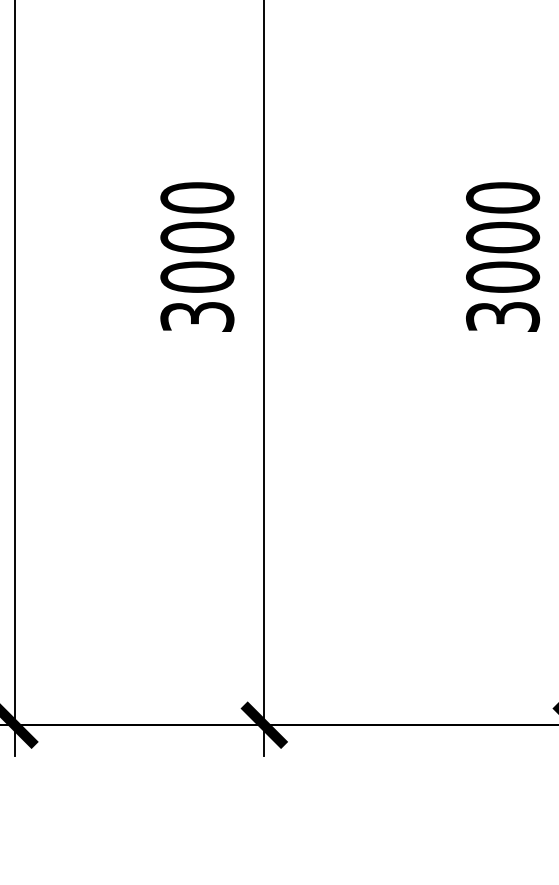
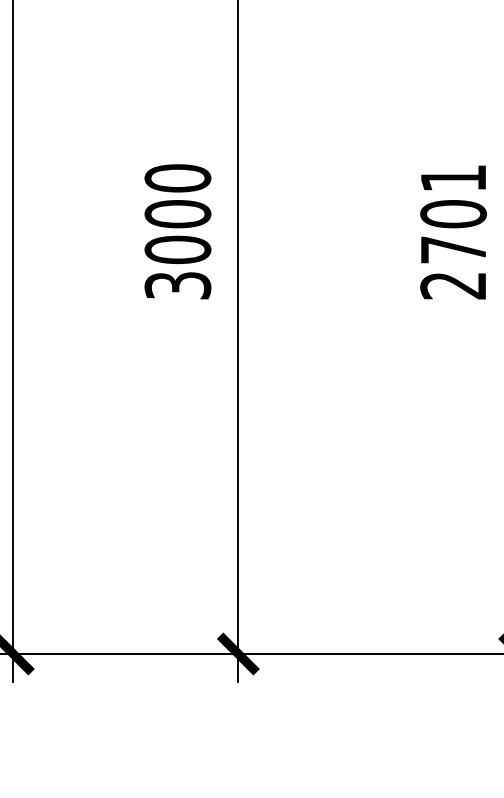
text: (502, 256) -> (453, 231), 3000 -> 2701

